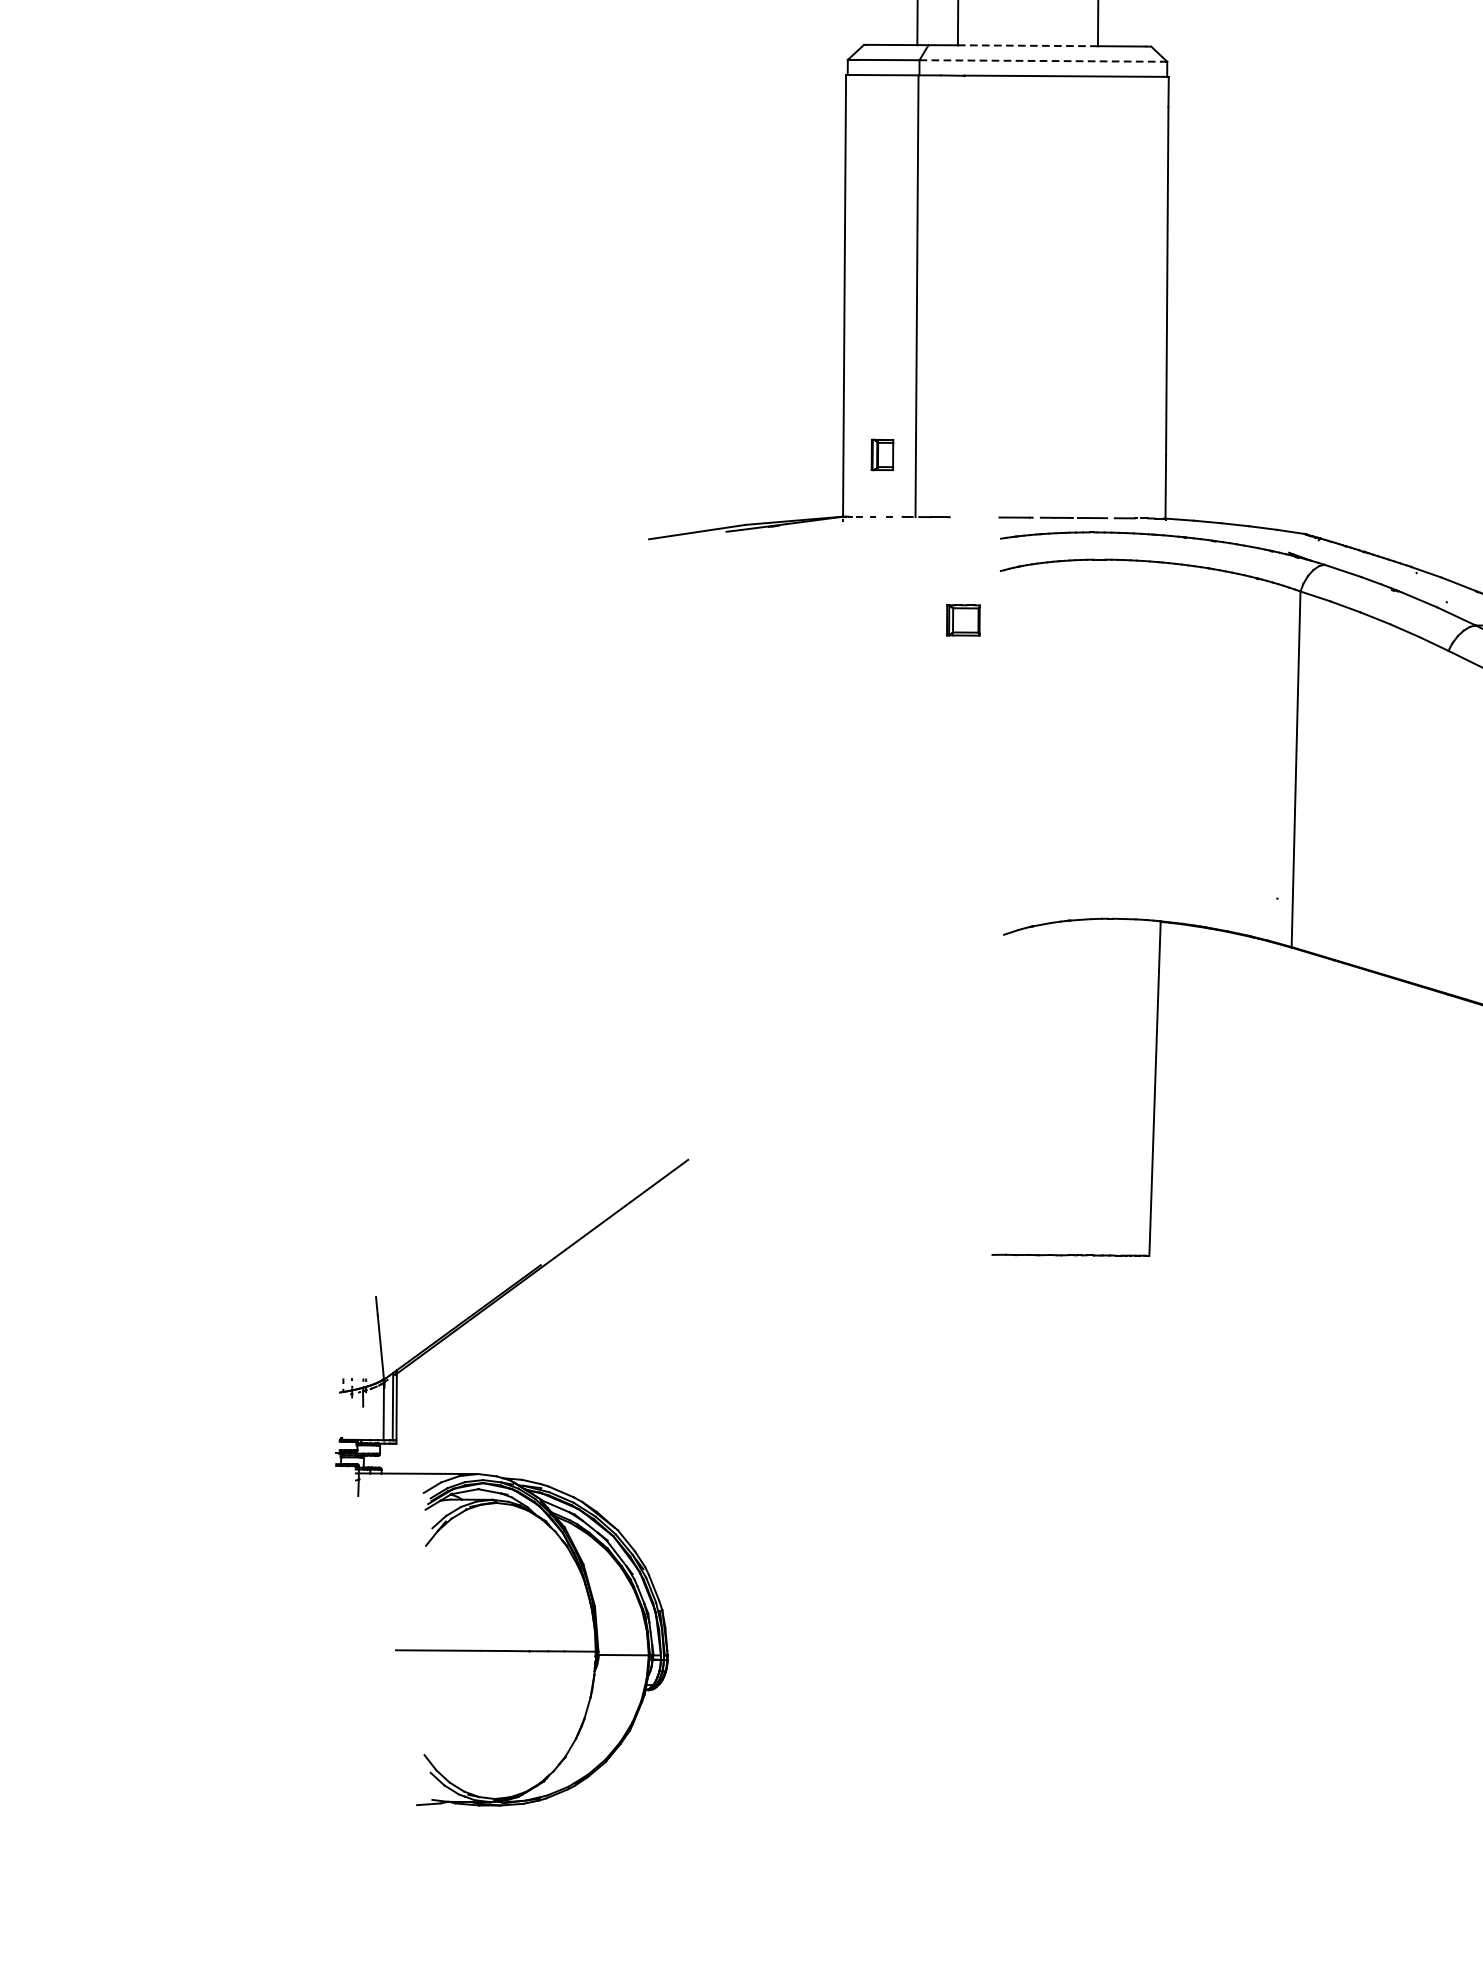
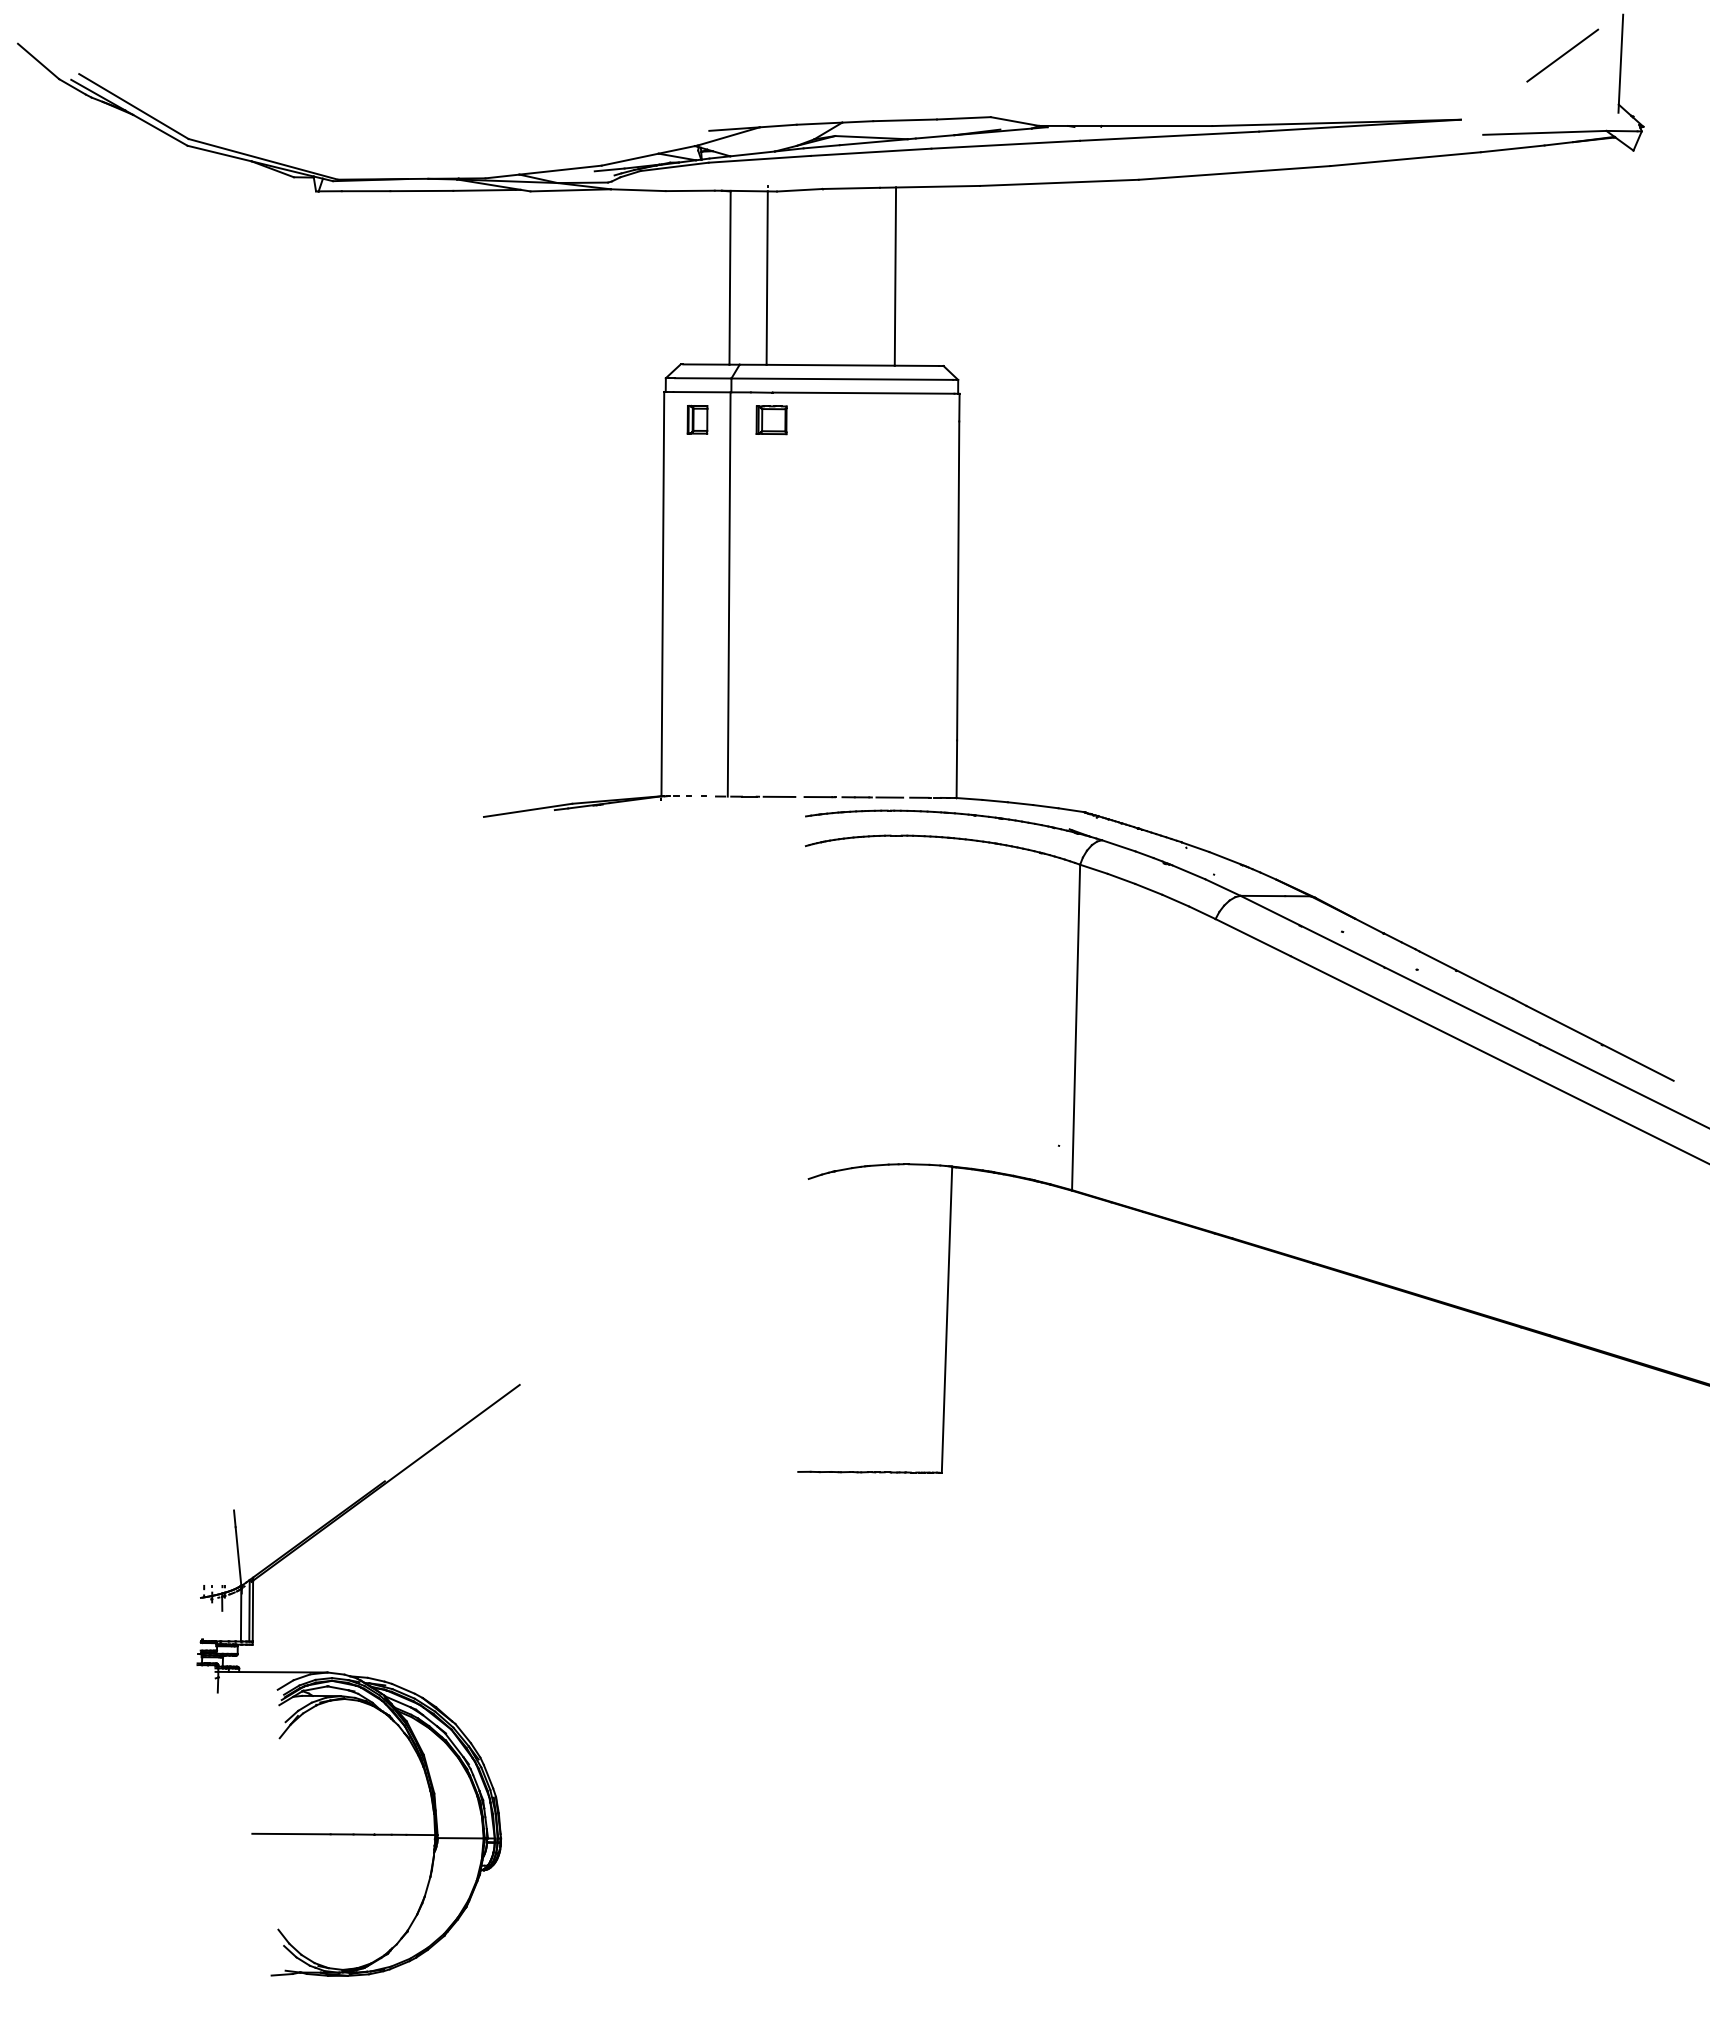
line: (1028, 46) -> (831, 365), dashed -> solid
line: (1040, 61) -> (842, 379), dashed -> solid
part: (882, 454) -> (697, 419), moved
line: (972, 516) -> (779, 796), added
part: (963, 620) -> (771, 420), moved

